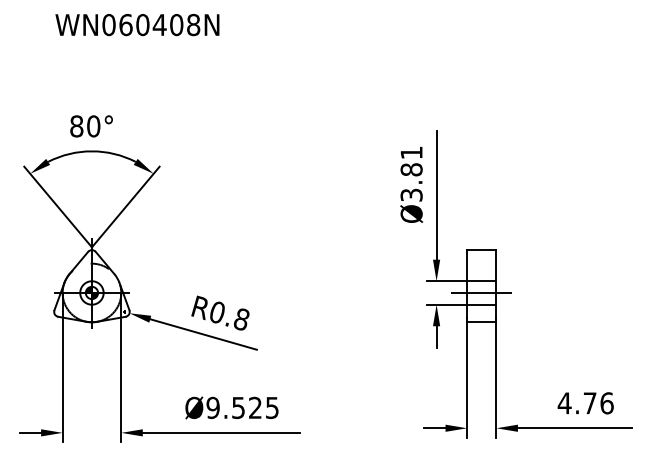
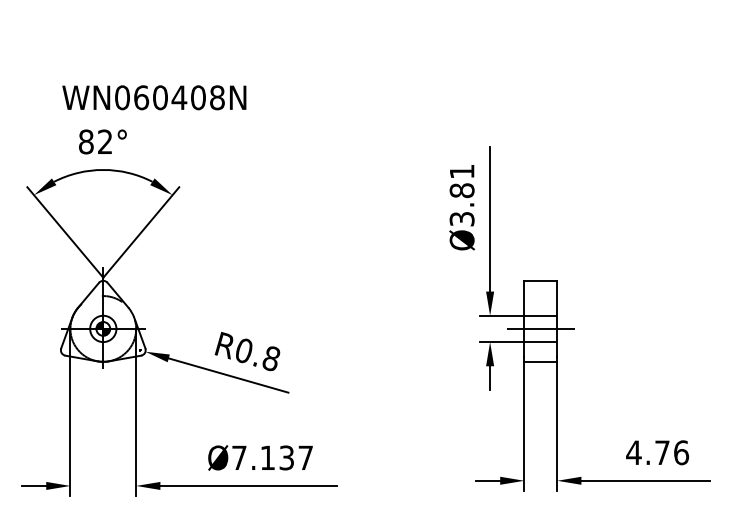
text: (137, 25) -> (154, 98), moved
text: (93, 126) -> (105, 142), 80° -> 82°
text: (242, 407) -> (272, 457), Ø9.525 -> Ø7.137

